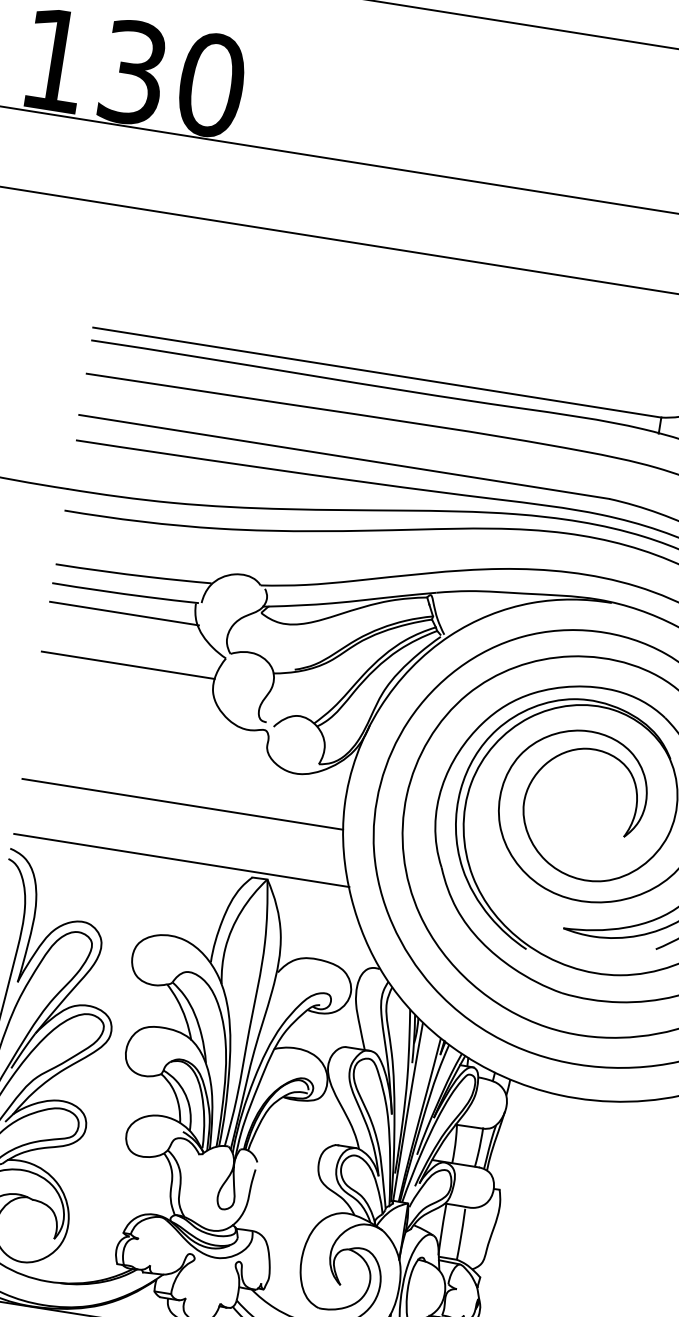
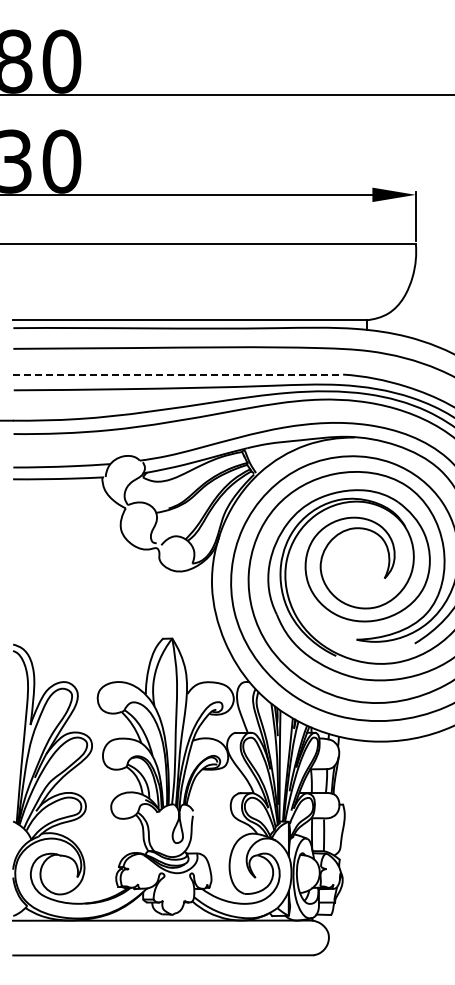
line: (344, 456) -> (178, 374), solid -> dashed
line: (123, 612) -> (59, 490), removed
line: (127, 664) -> (66, 521), removed
line: (182, 804) -> (113, 601), removed
line: (181, 860) -> (118, 635), removed

